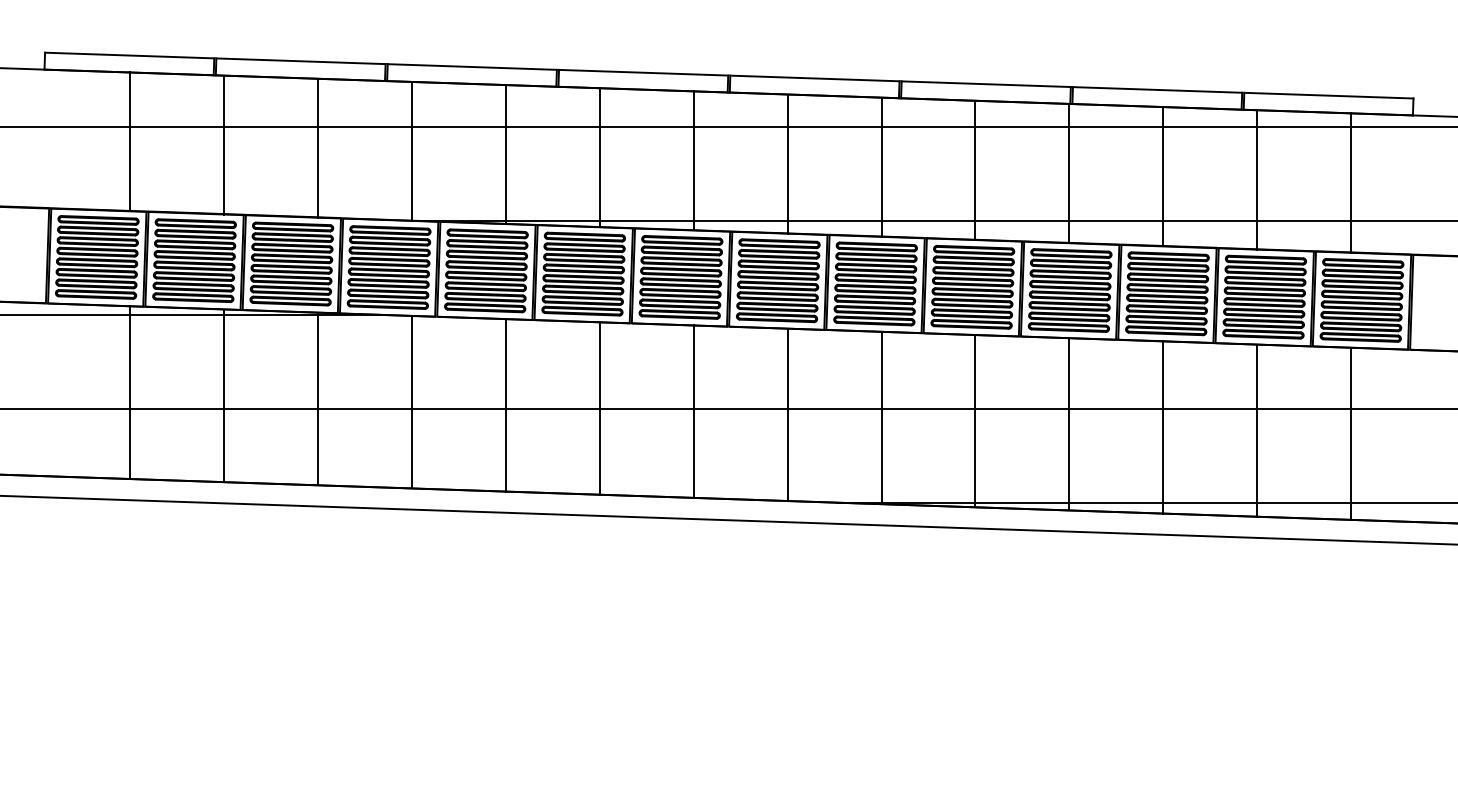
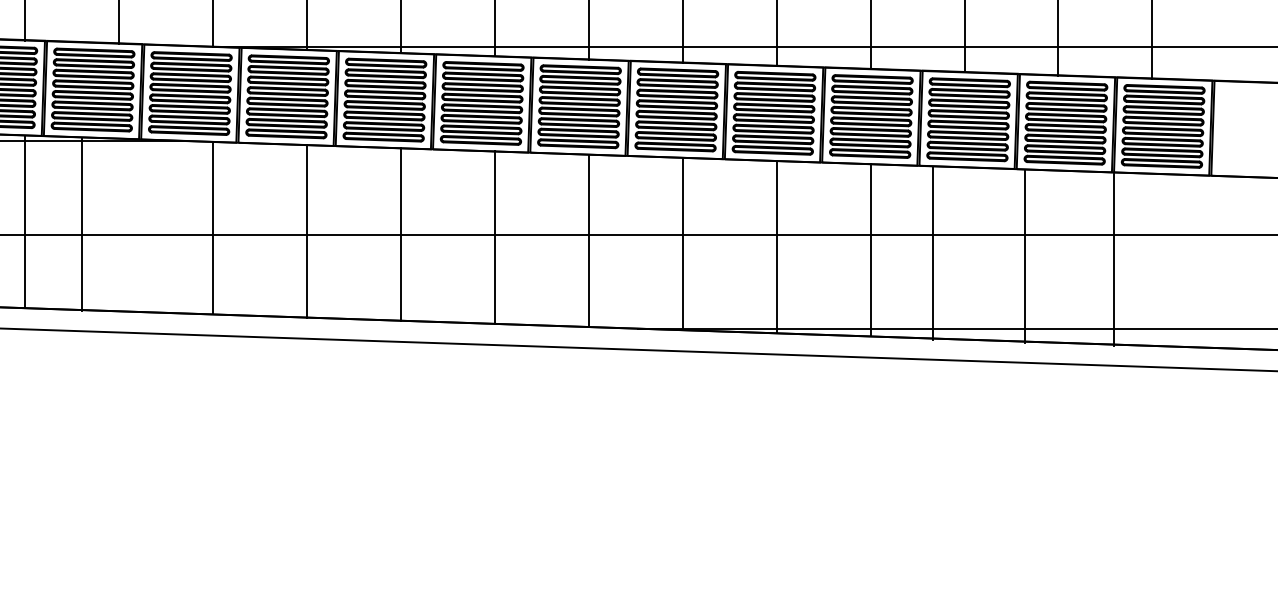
line: (318, 398) -> (82, 224), moved
line: (1163, 427) -> (932, 253), moved
line: (1257, 430) -> (1025, 256), moved
line: (1351, 433) -> (1114, 259), moved

